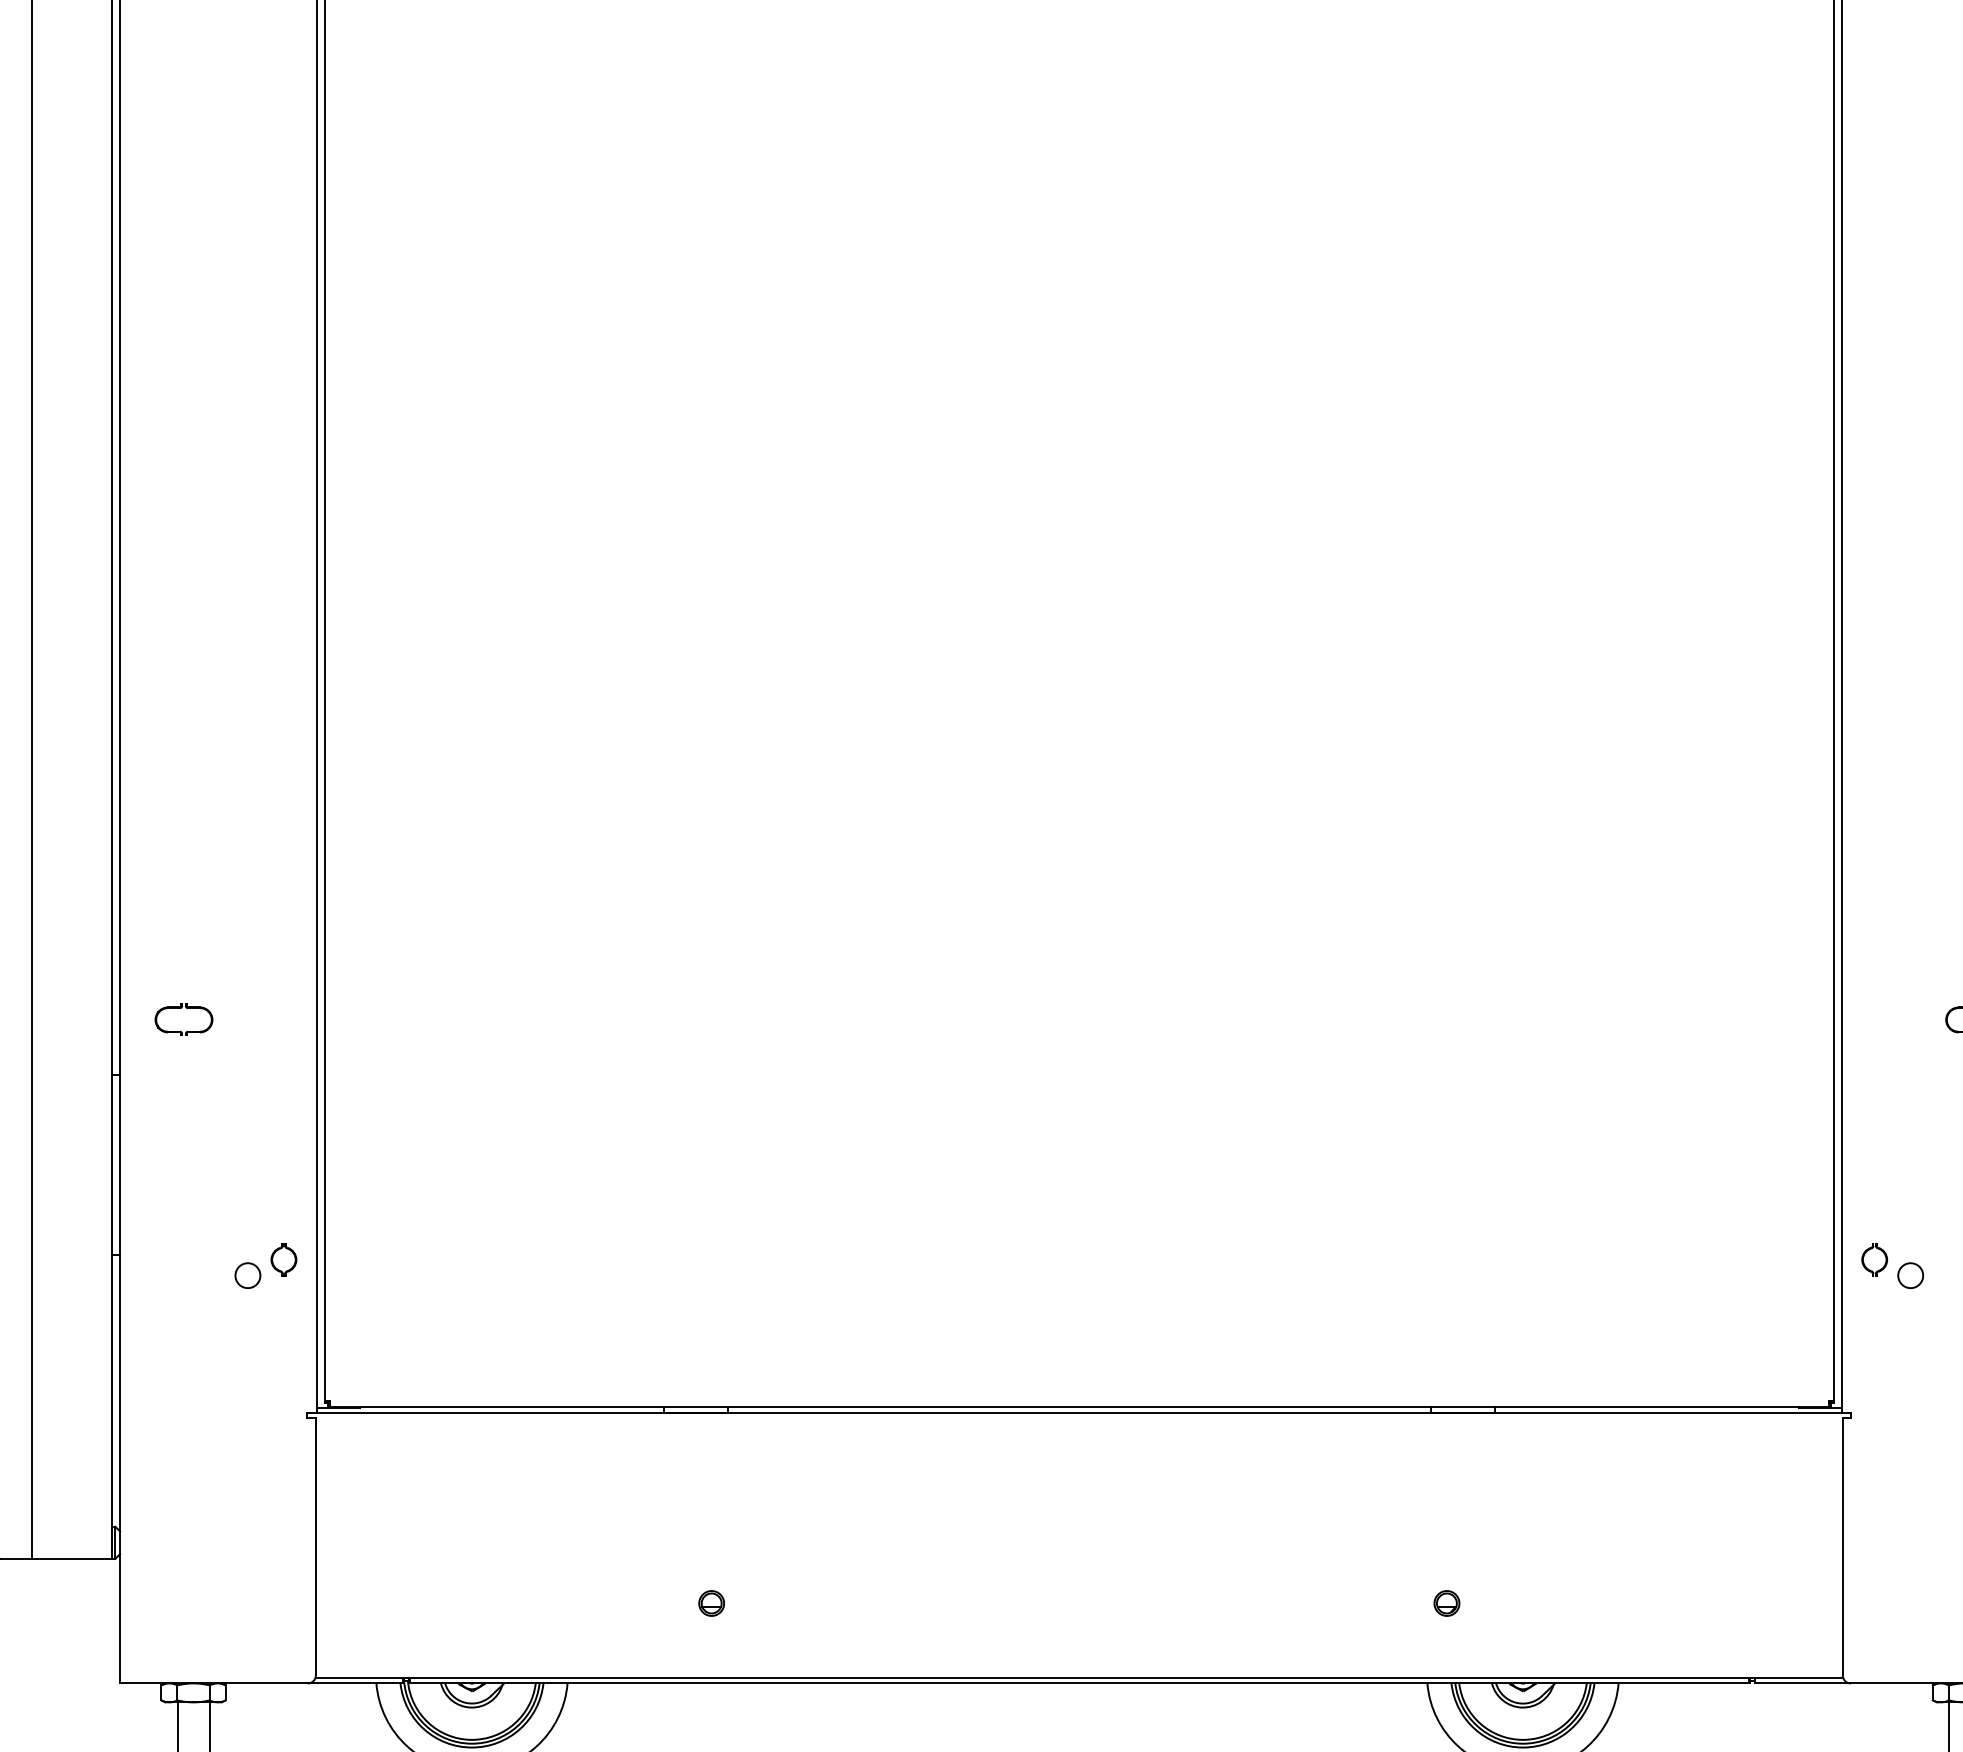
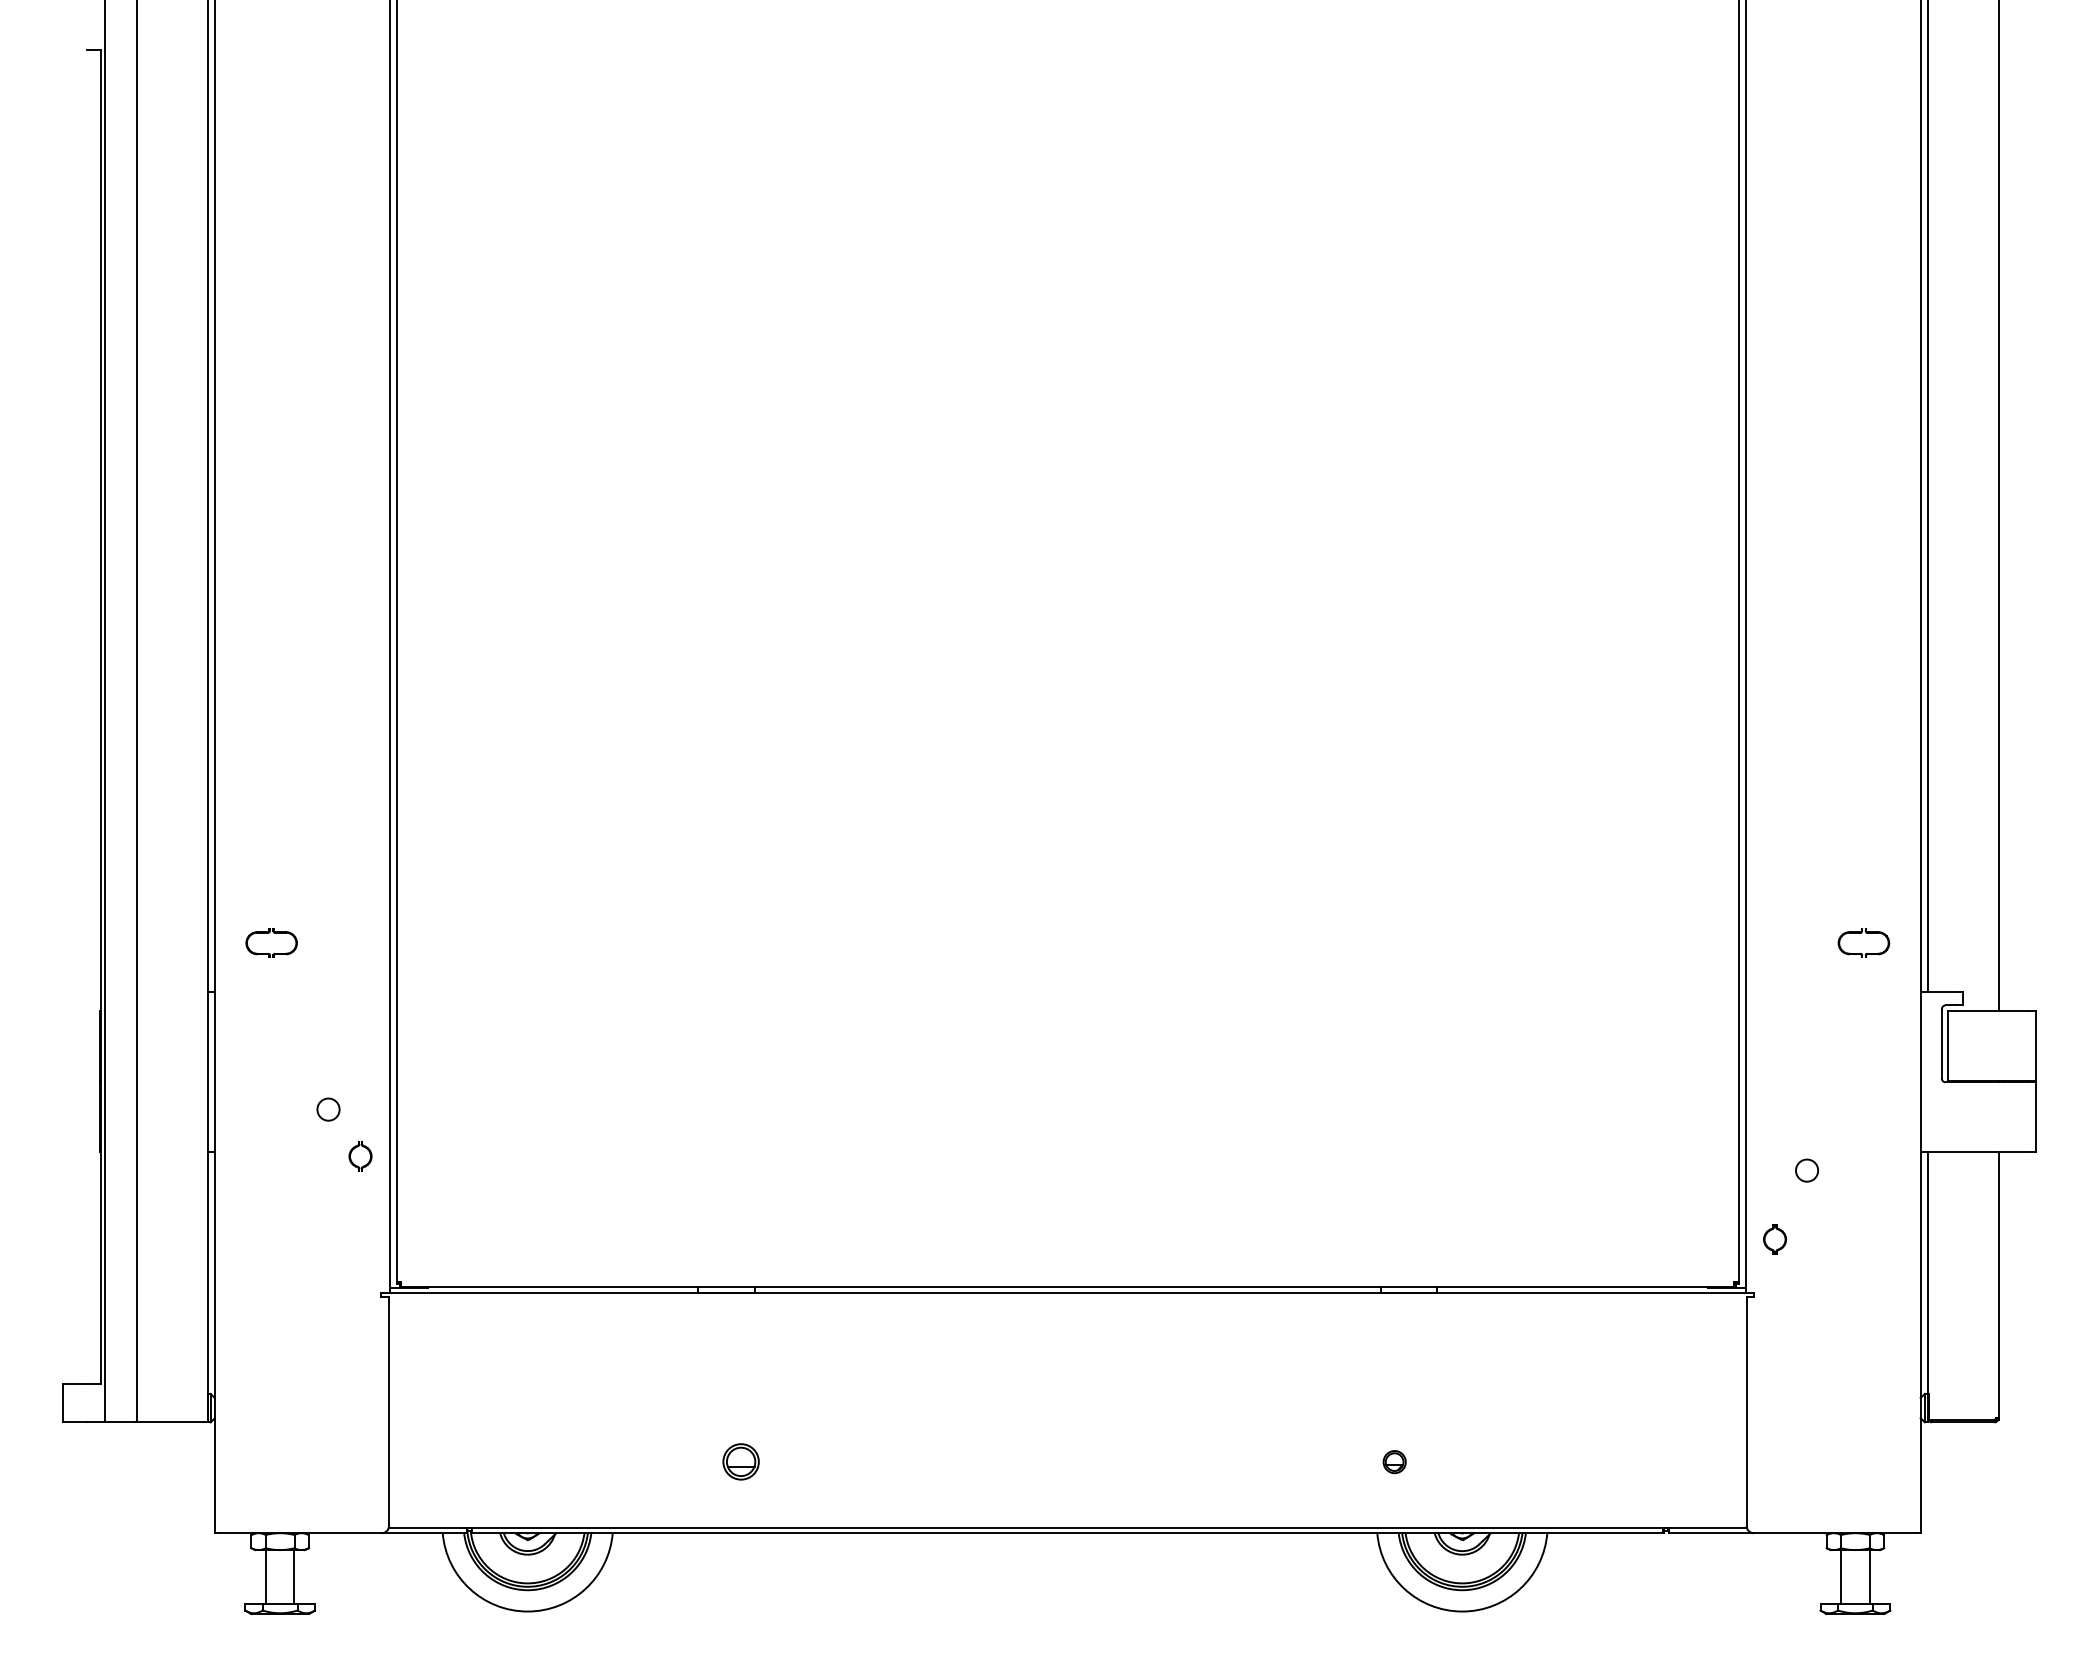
part: (1874, 1259) -> (1774, 1239), moved
circle: (247, 1275) -> (328, 1109), moved
part: (711, 1603) -> (740, 1462), size x1.6

